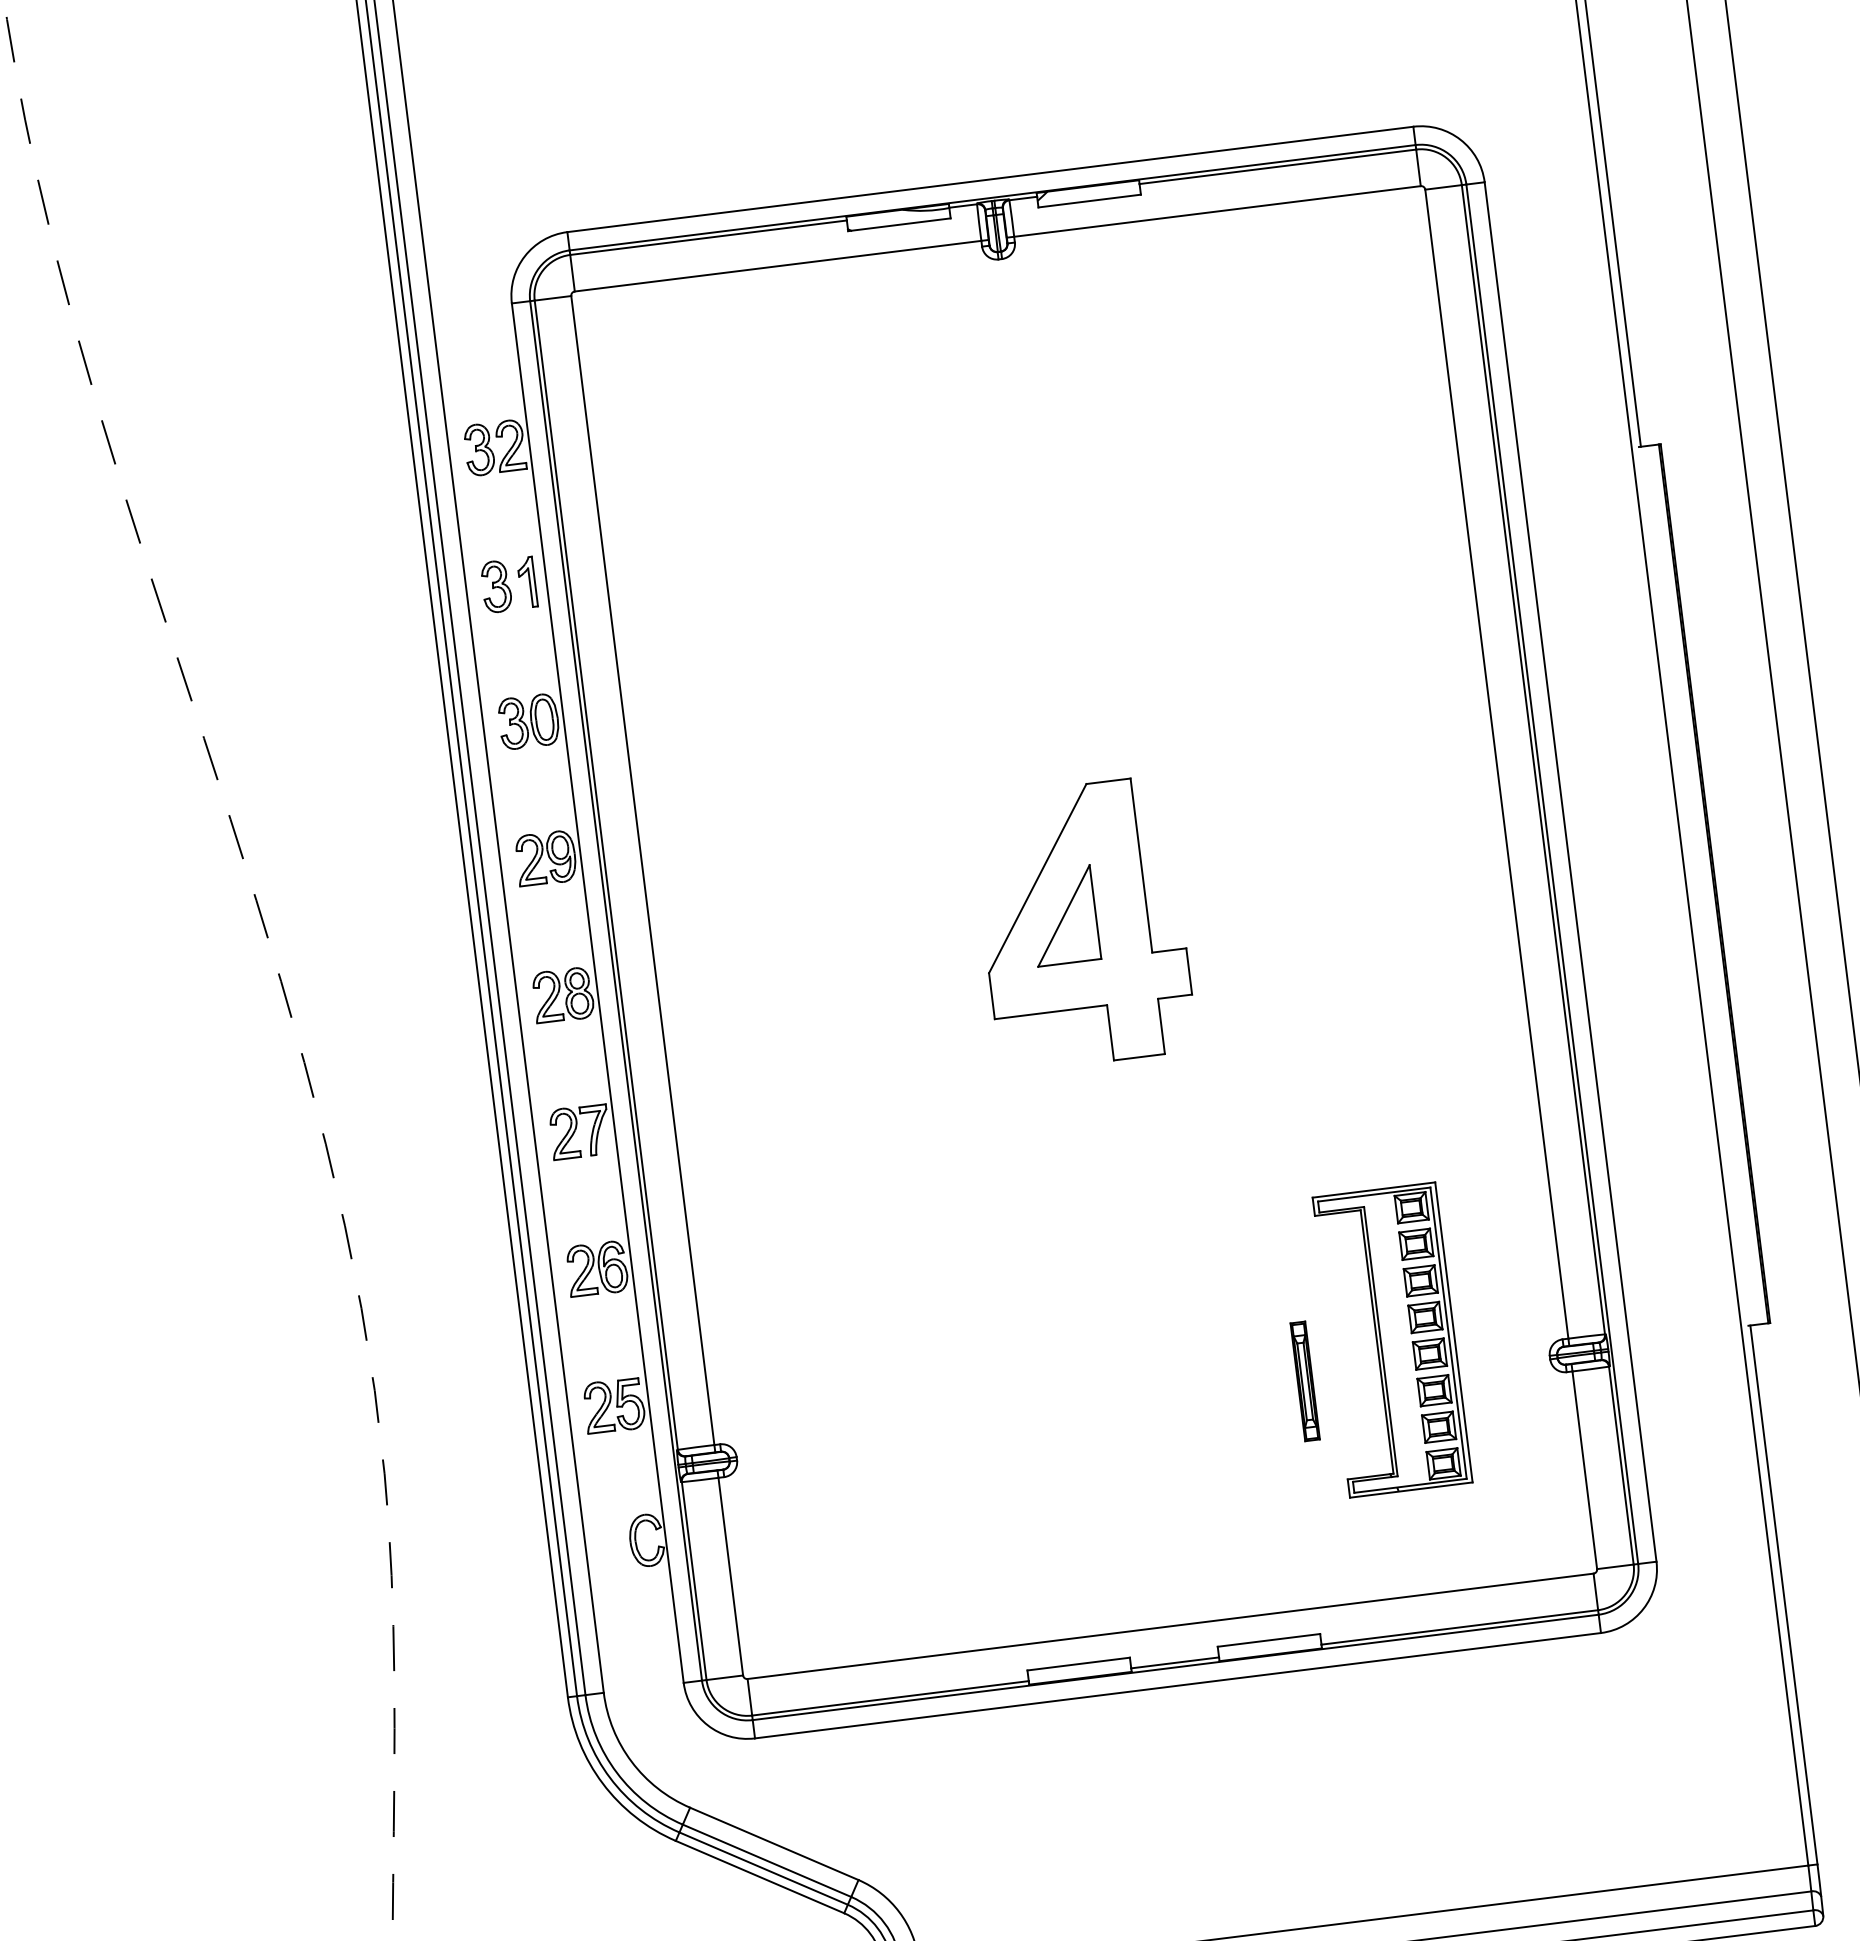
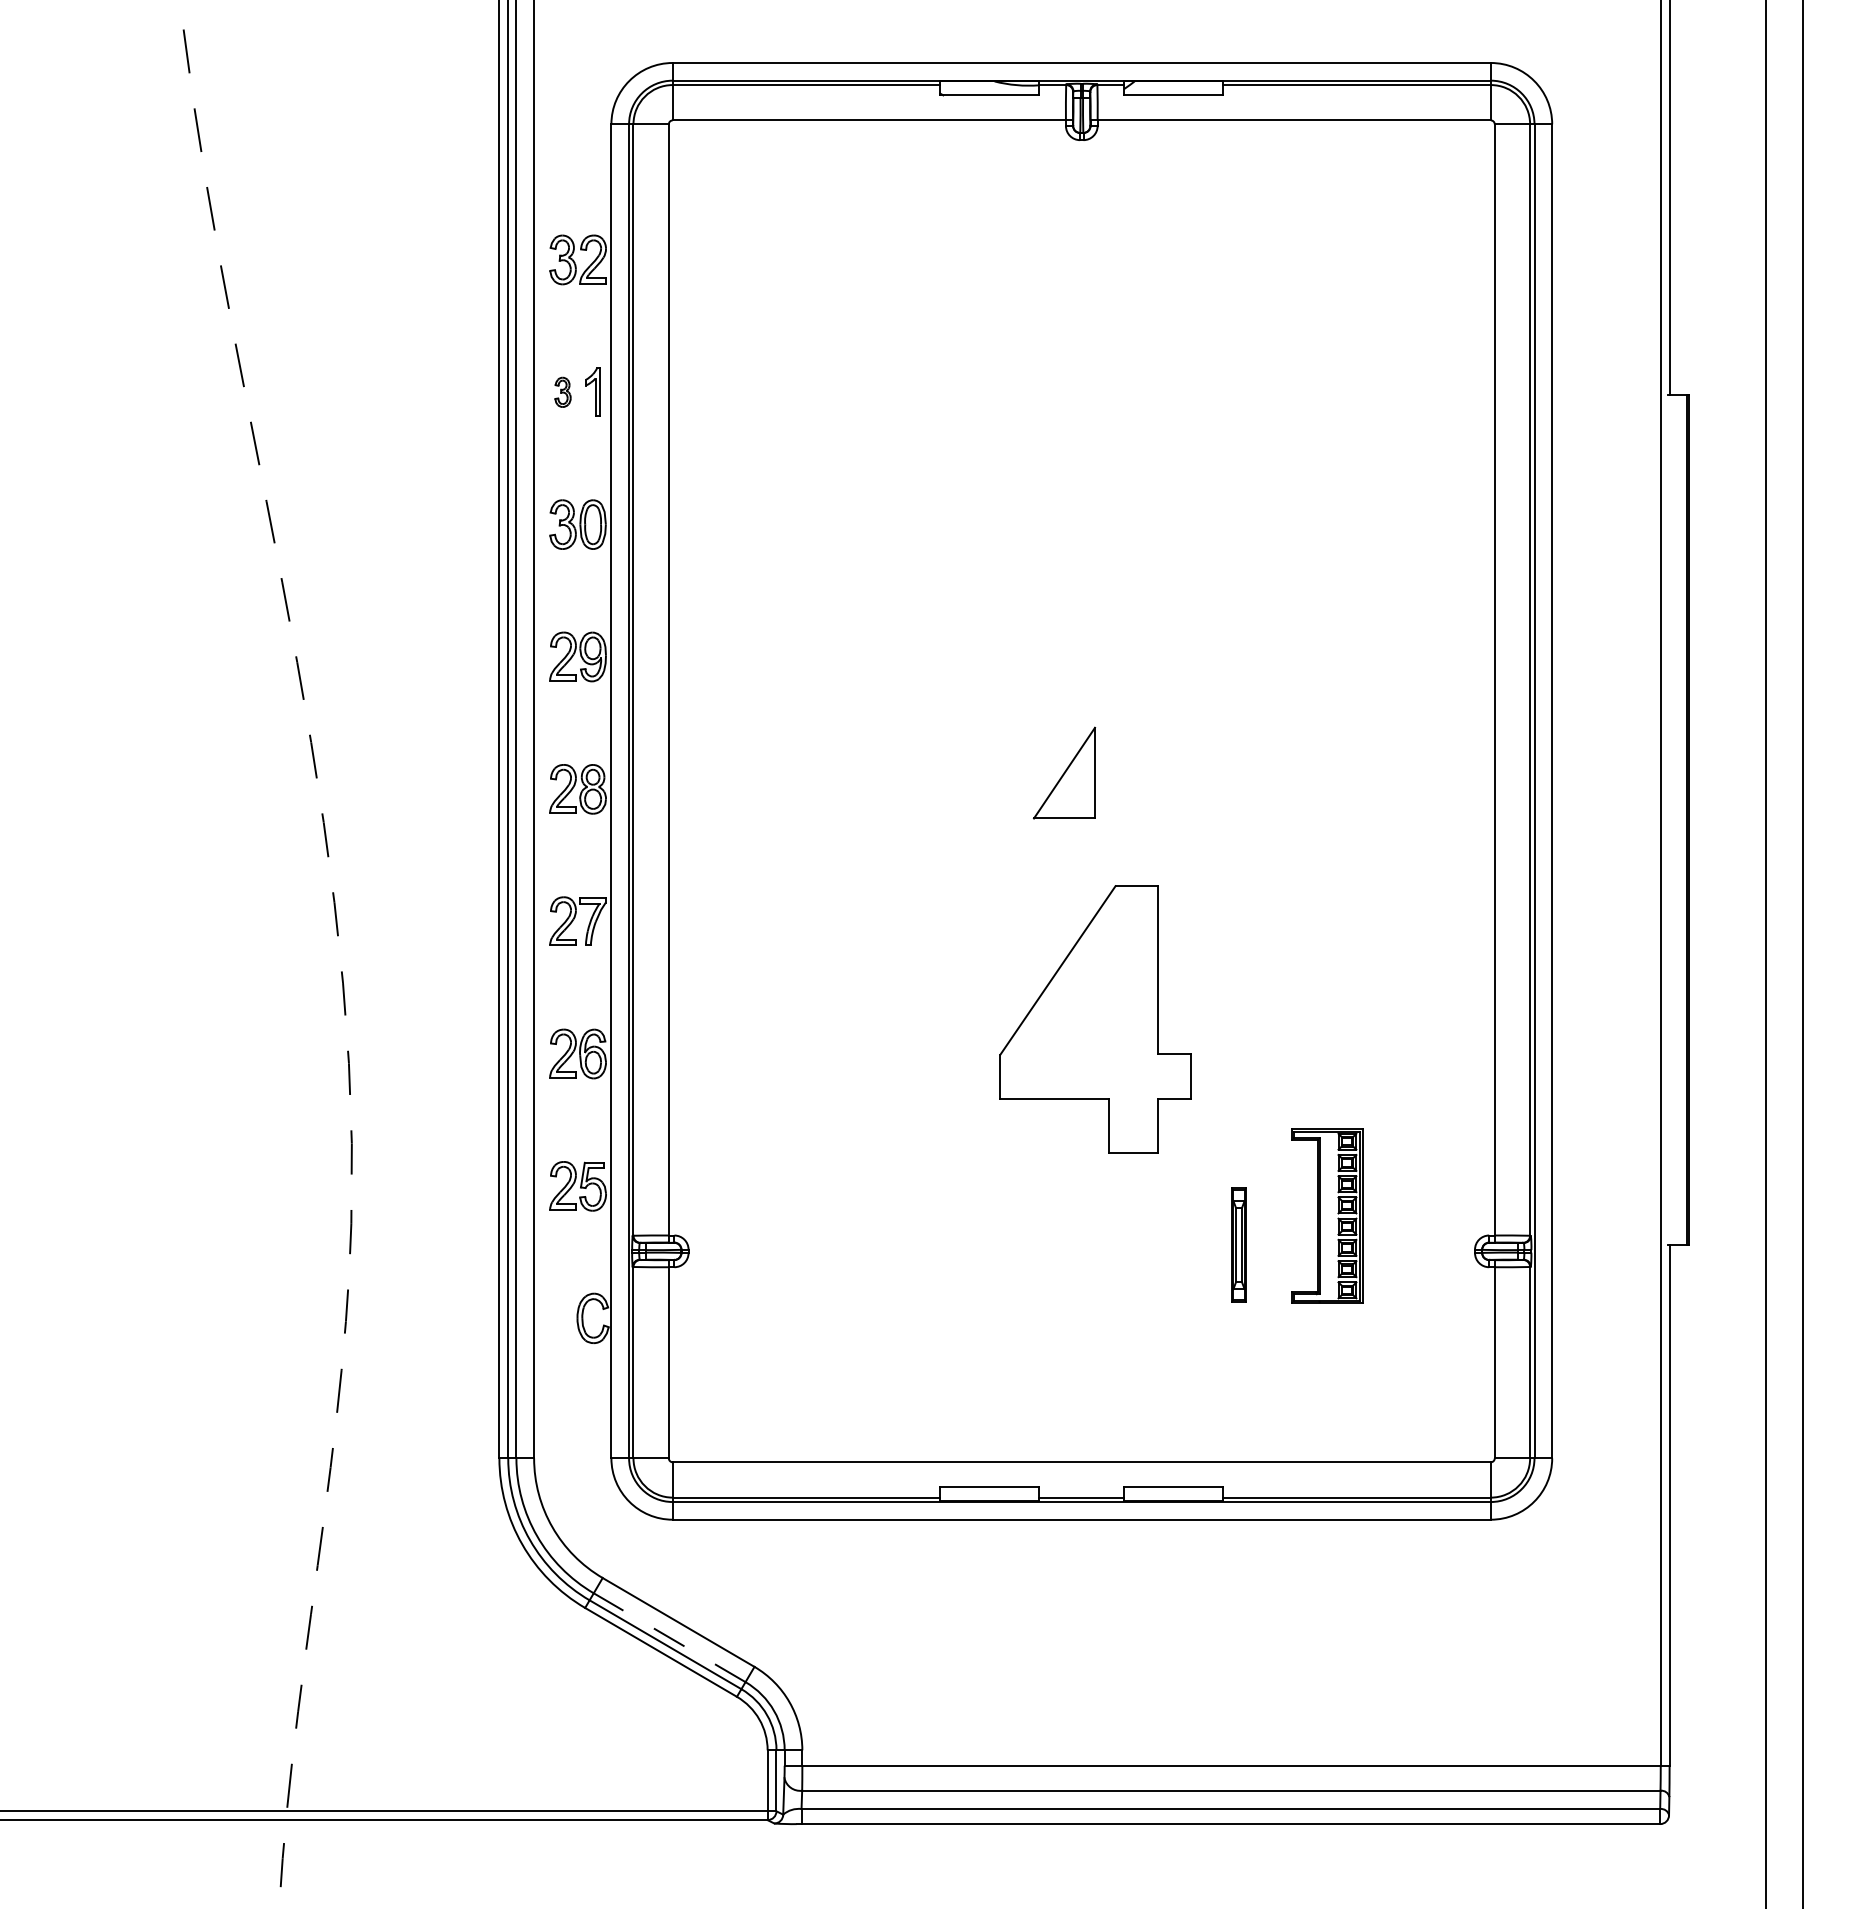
part: (495, 587) -> (562, 392), size x0.6
part: (1082, 924) -> (1095, 1019), moved
part: (1391, 1339) -> (1326, 1215), size x0.6
line: (766, 1860) -> (669, 1637), solid -> dashed

